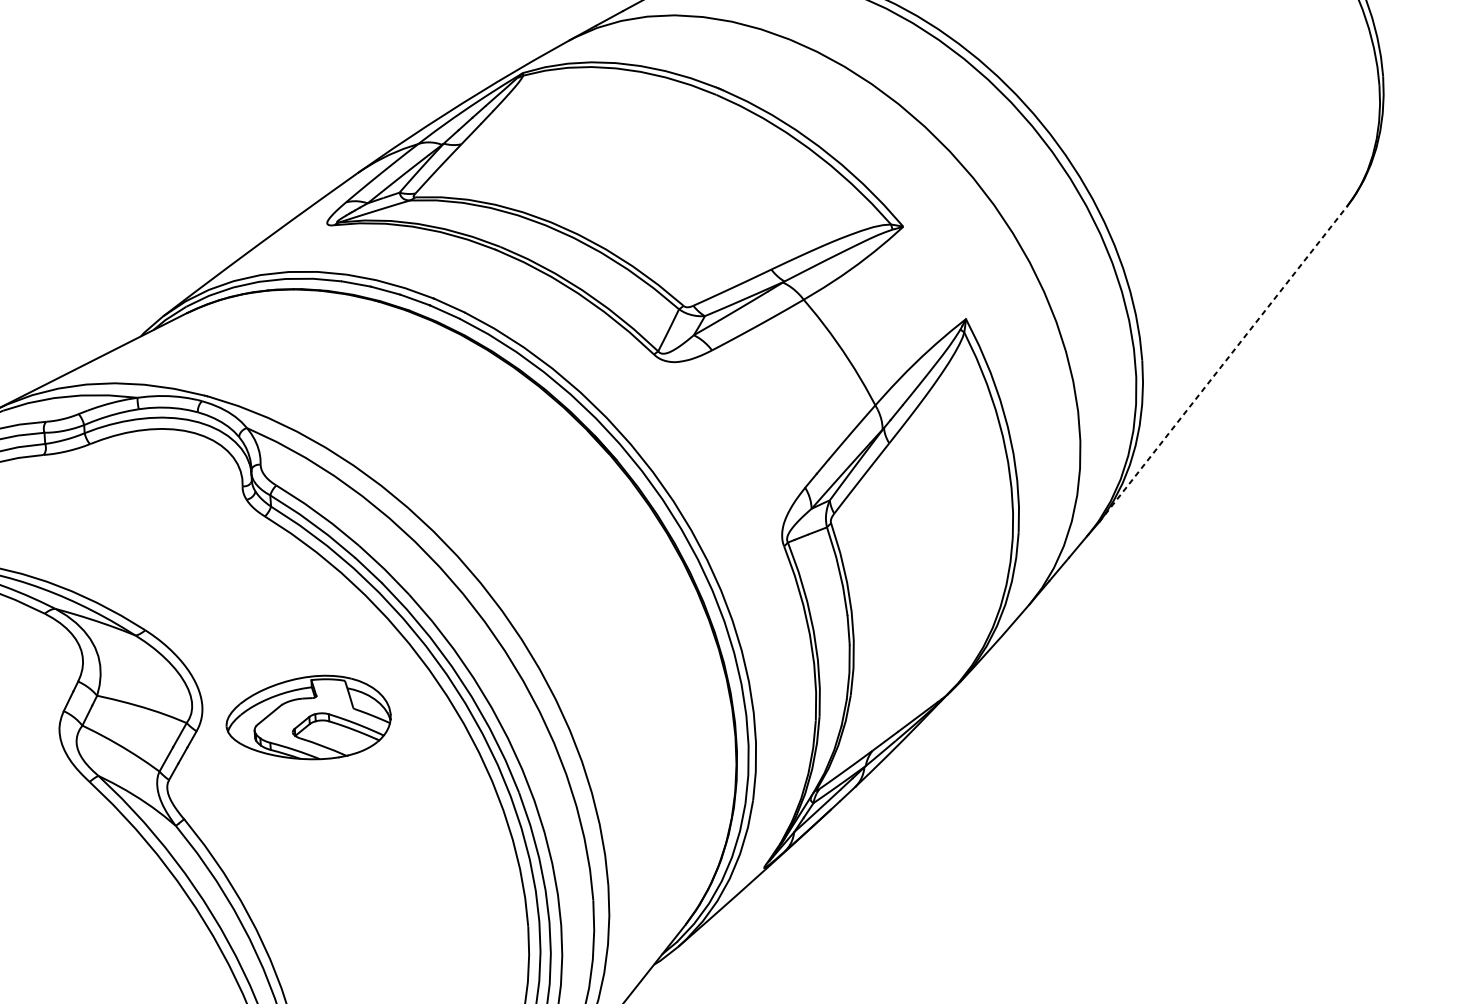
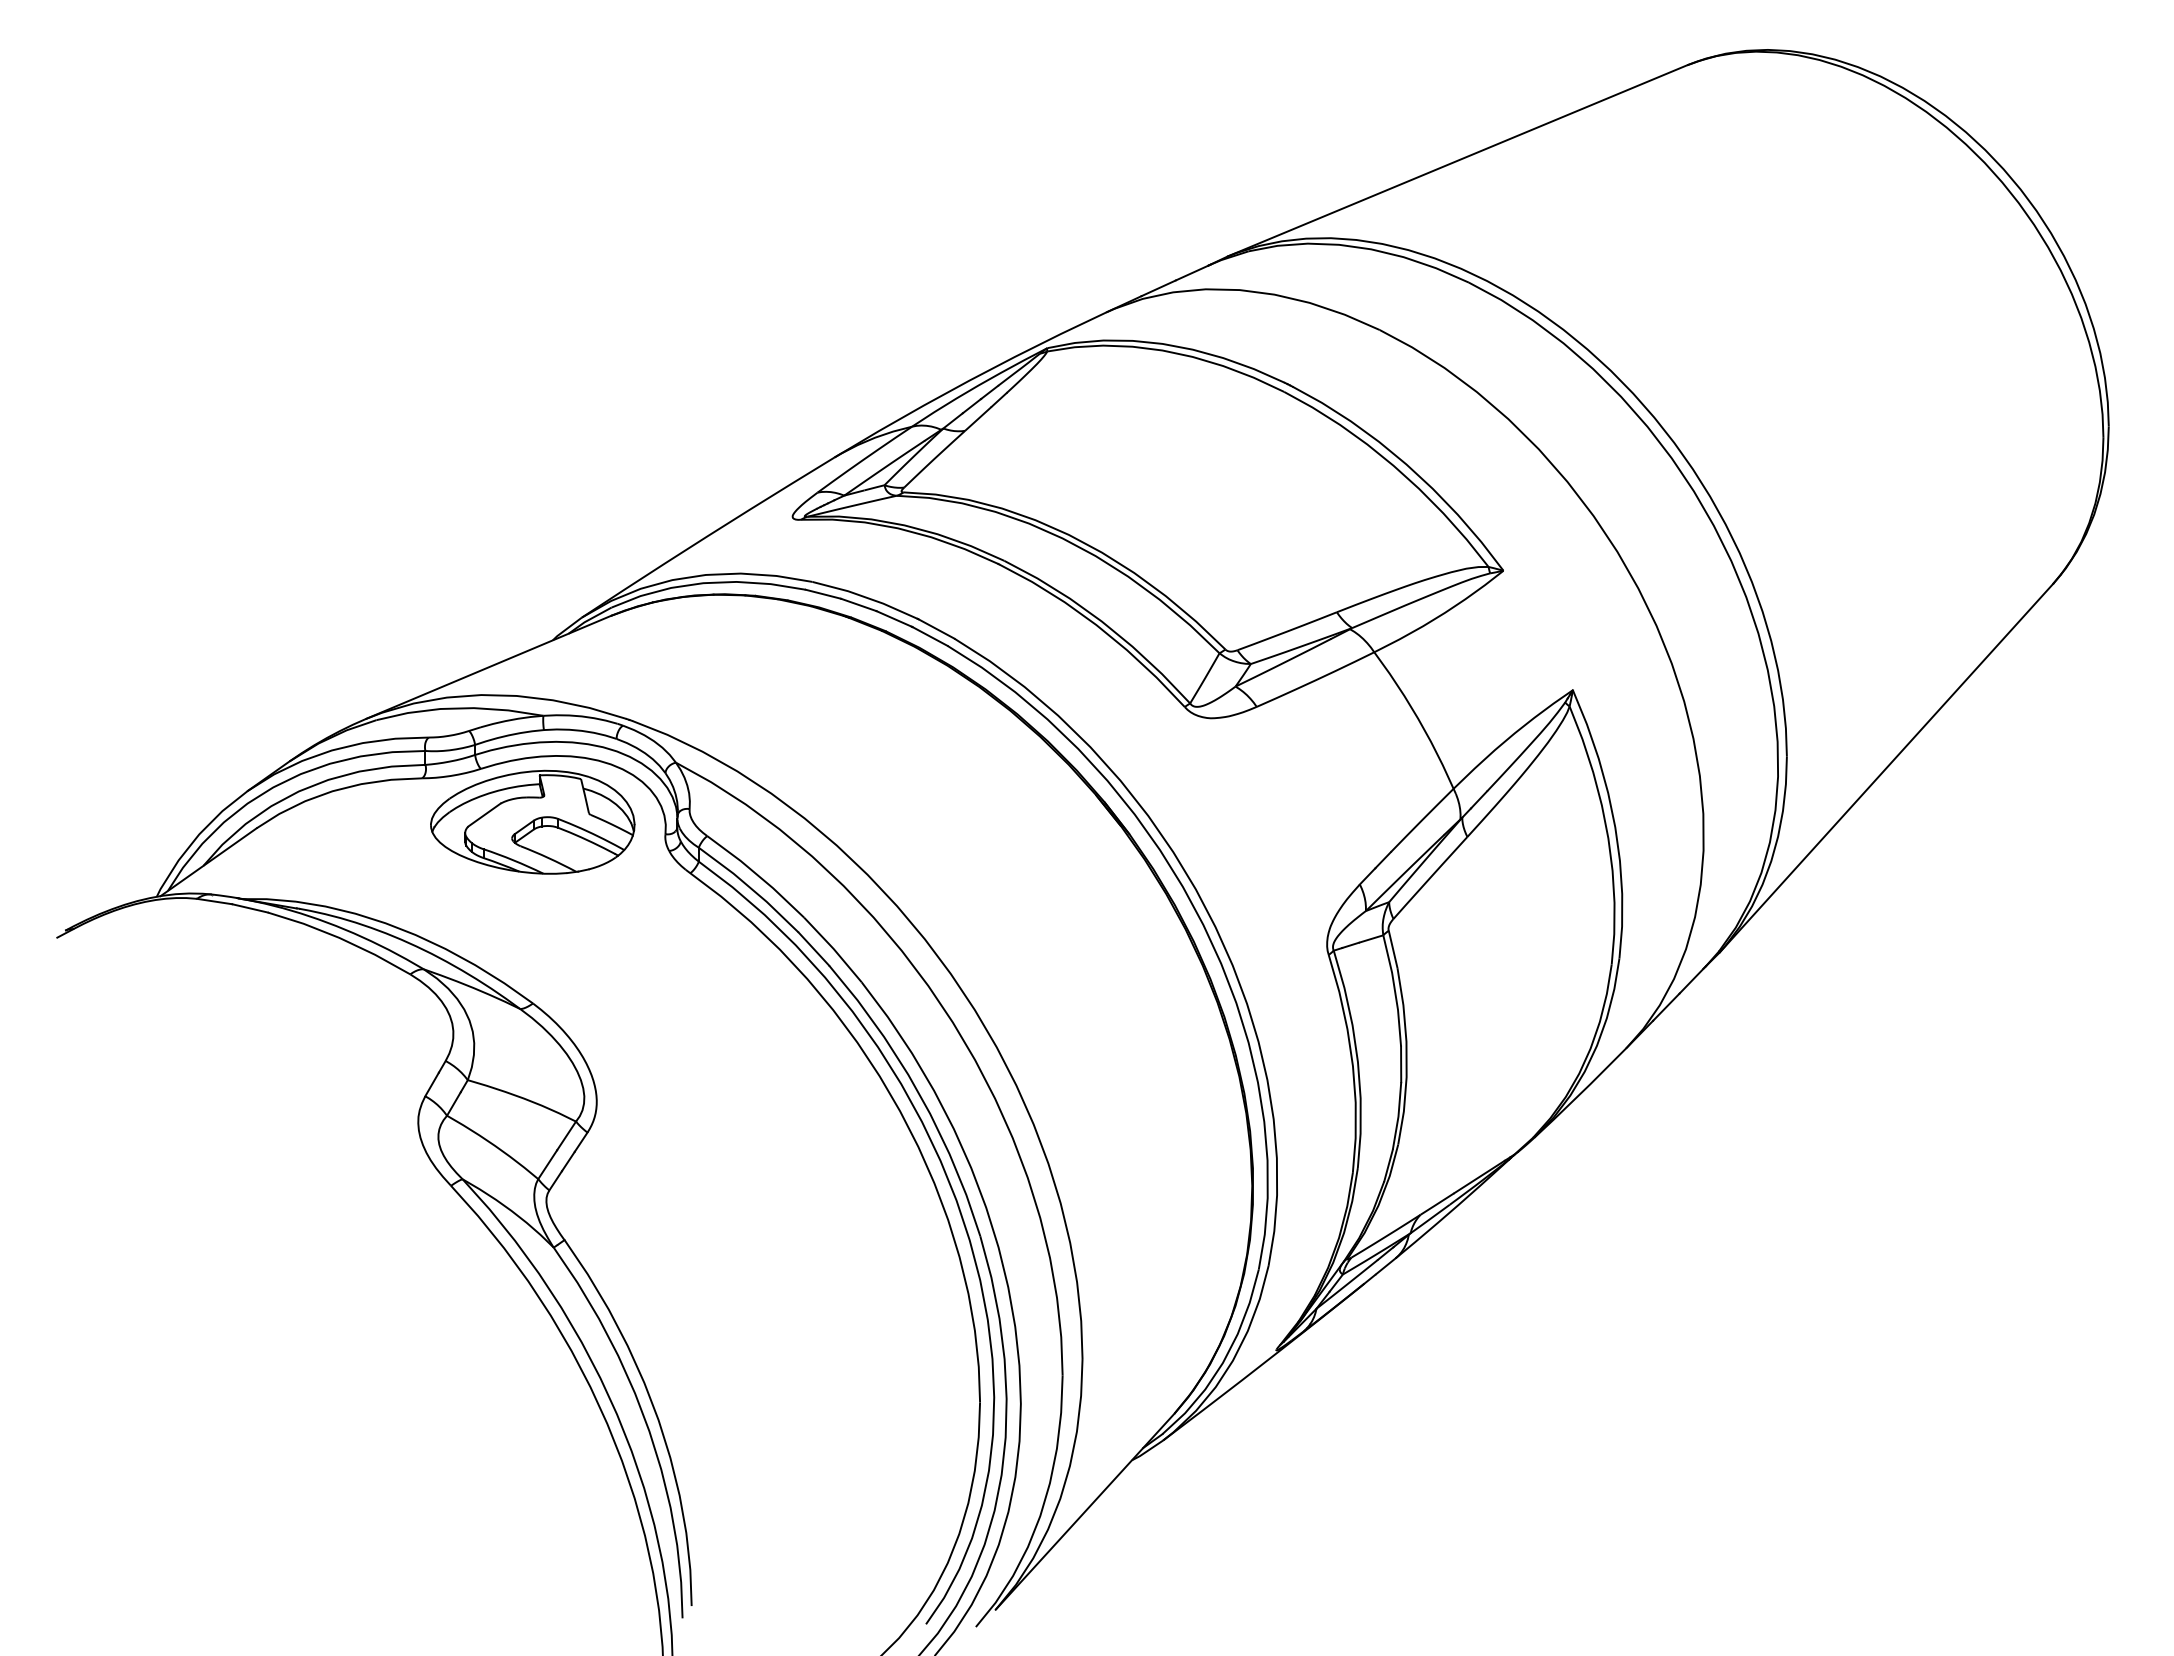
line: (1223, 364) -> (1886, 768), dashed -> solid
part: (308, 717) -> (532, 821), moved

